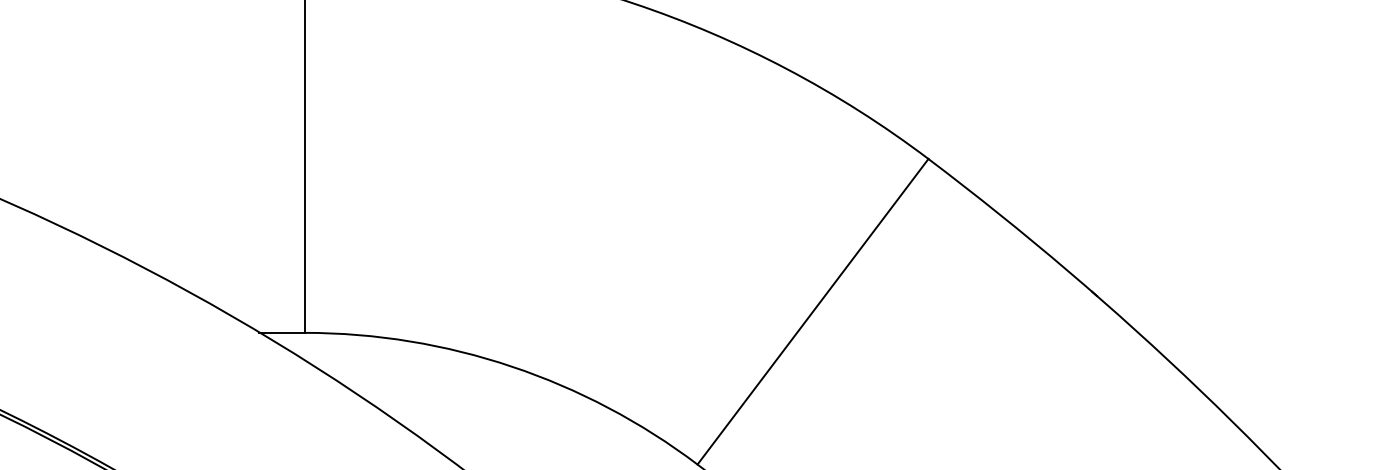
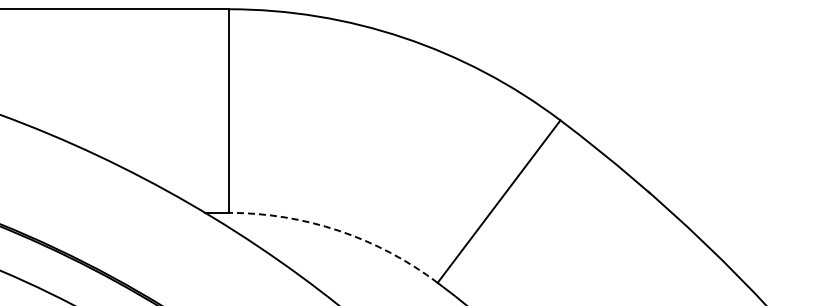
arc: (512, 366) -> (339, 230), solid -> dashed

